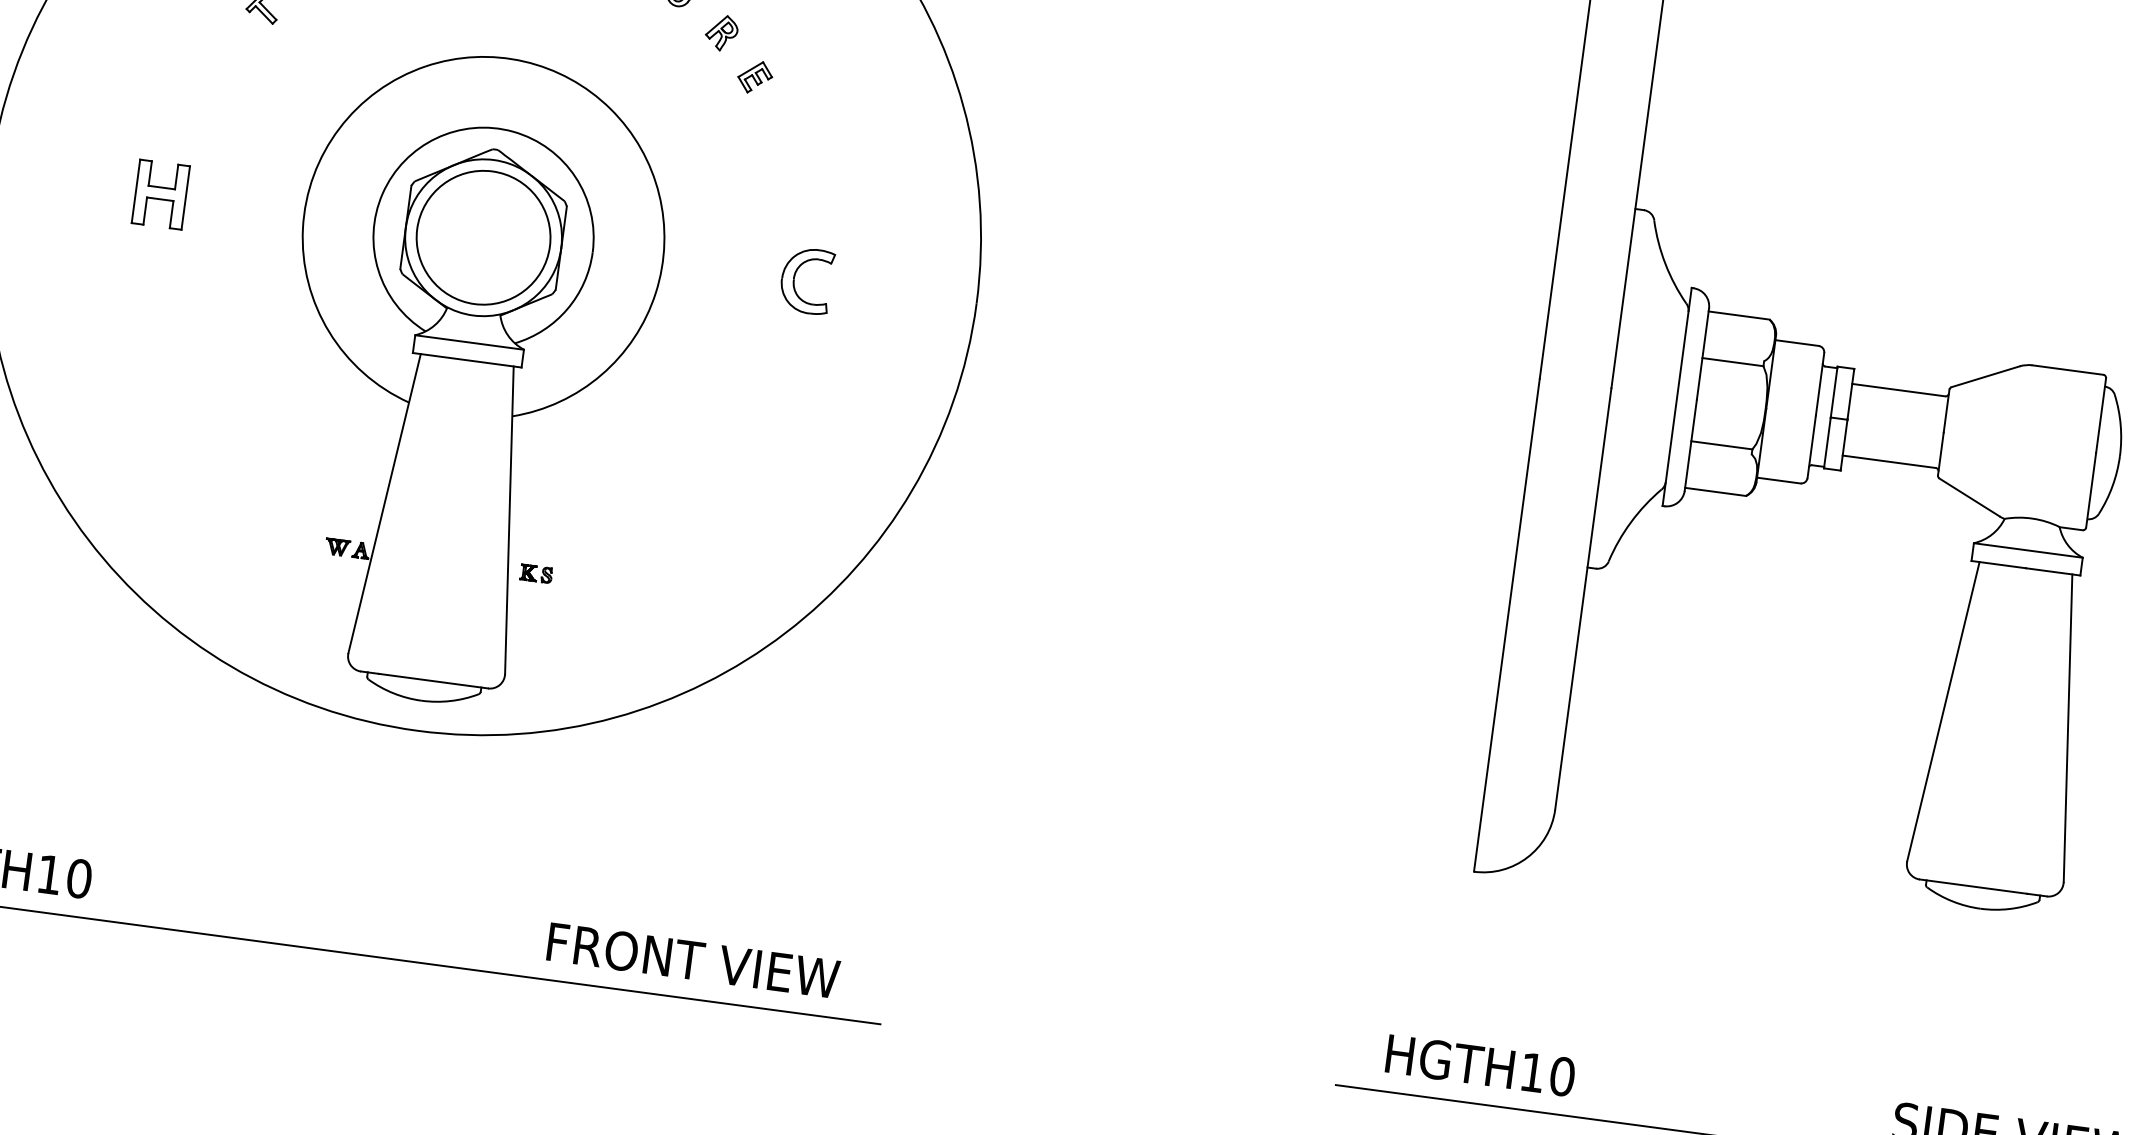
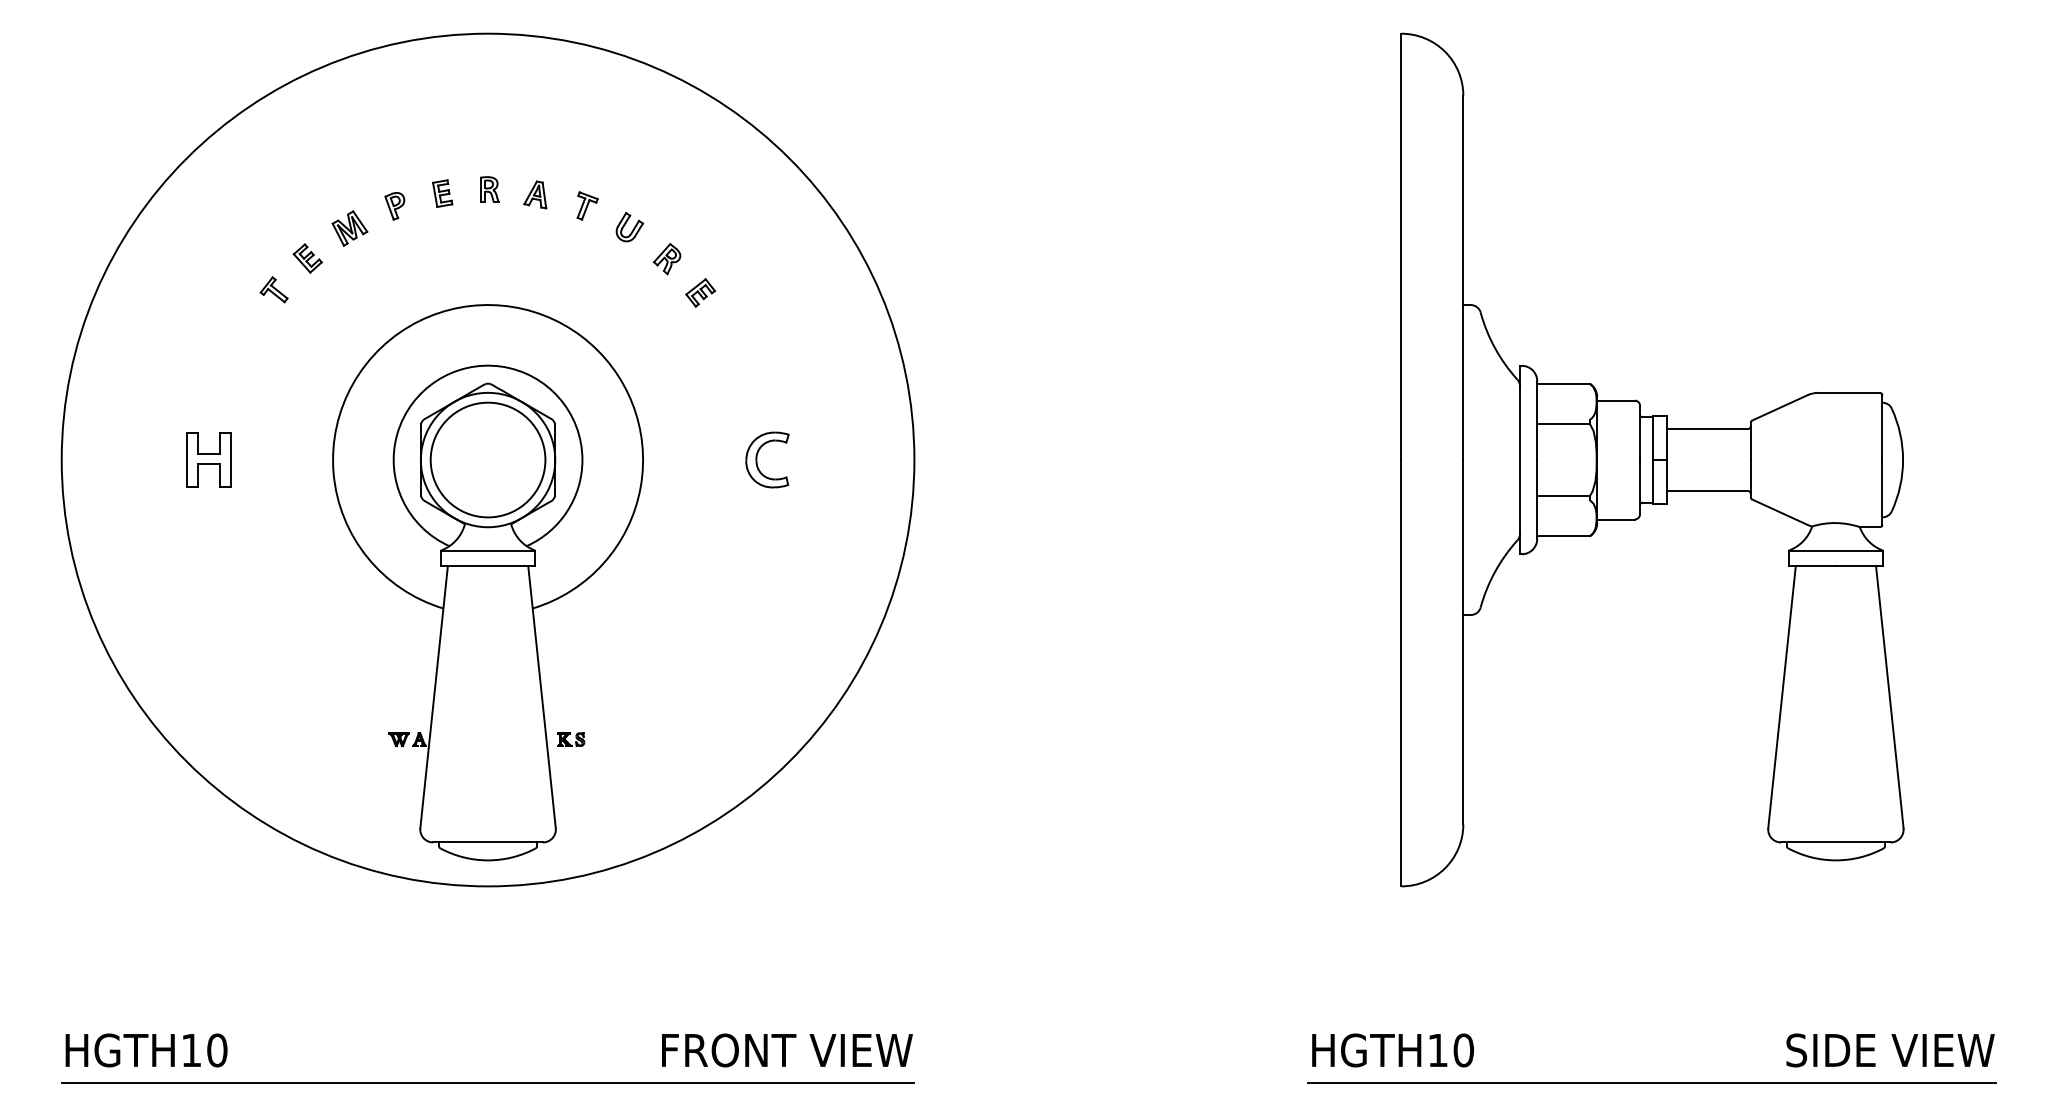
text: (693, 960) -> (787, 1050), moved
text: (1480, 1065) -> (1392, 1050), moved

